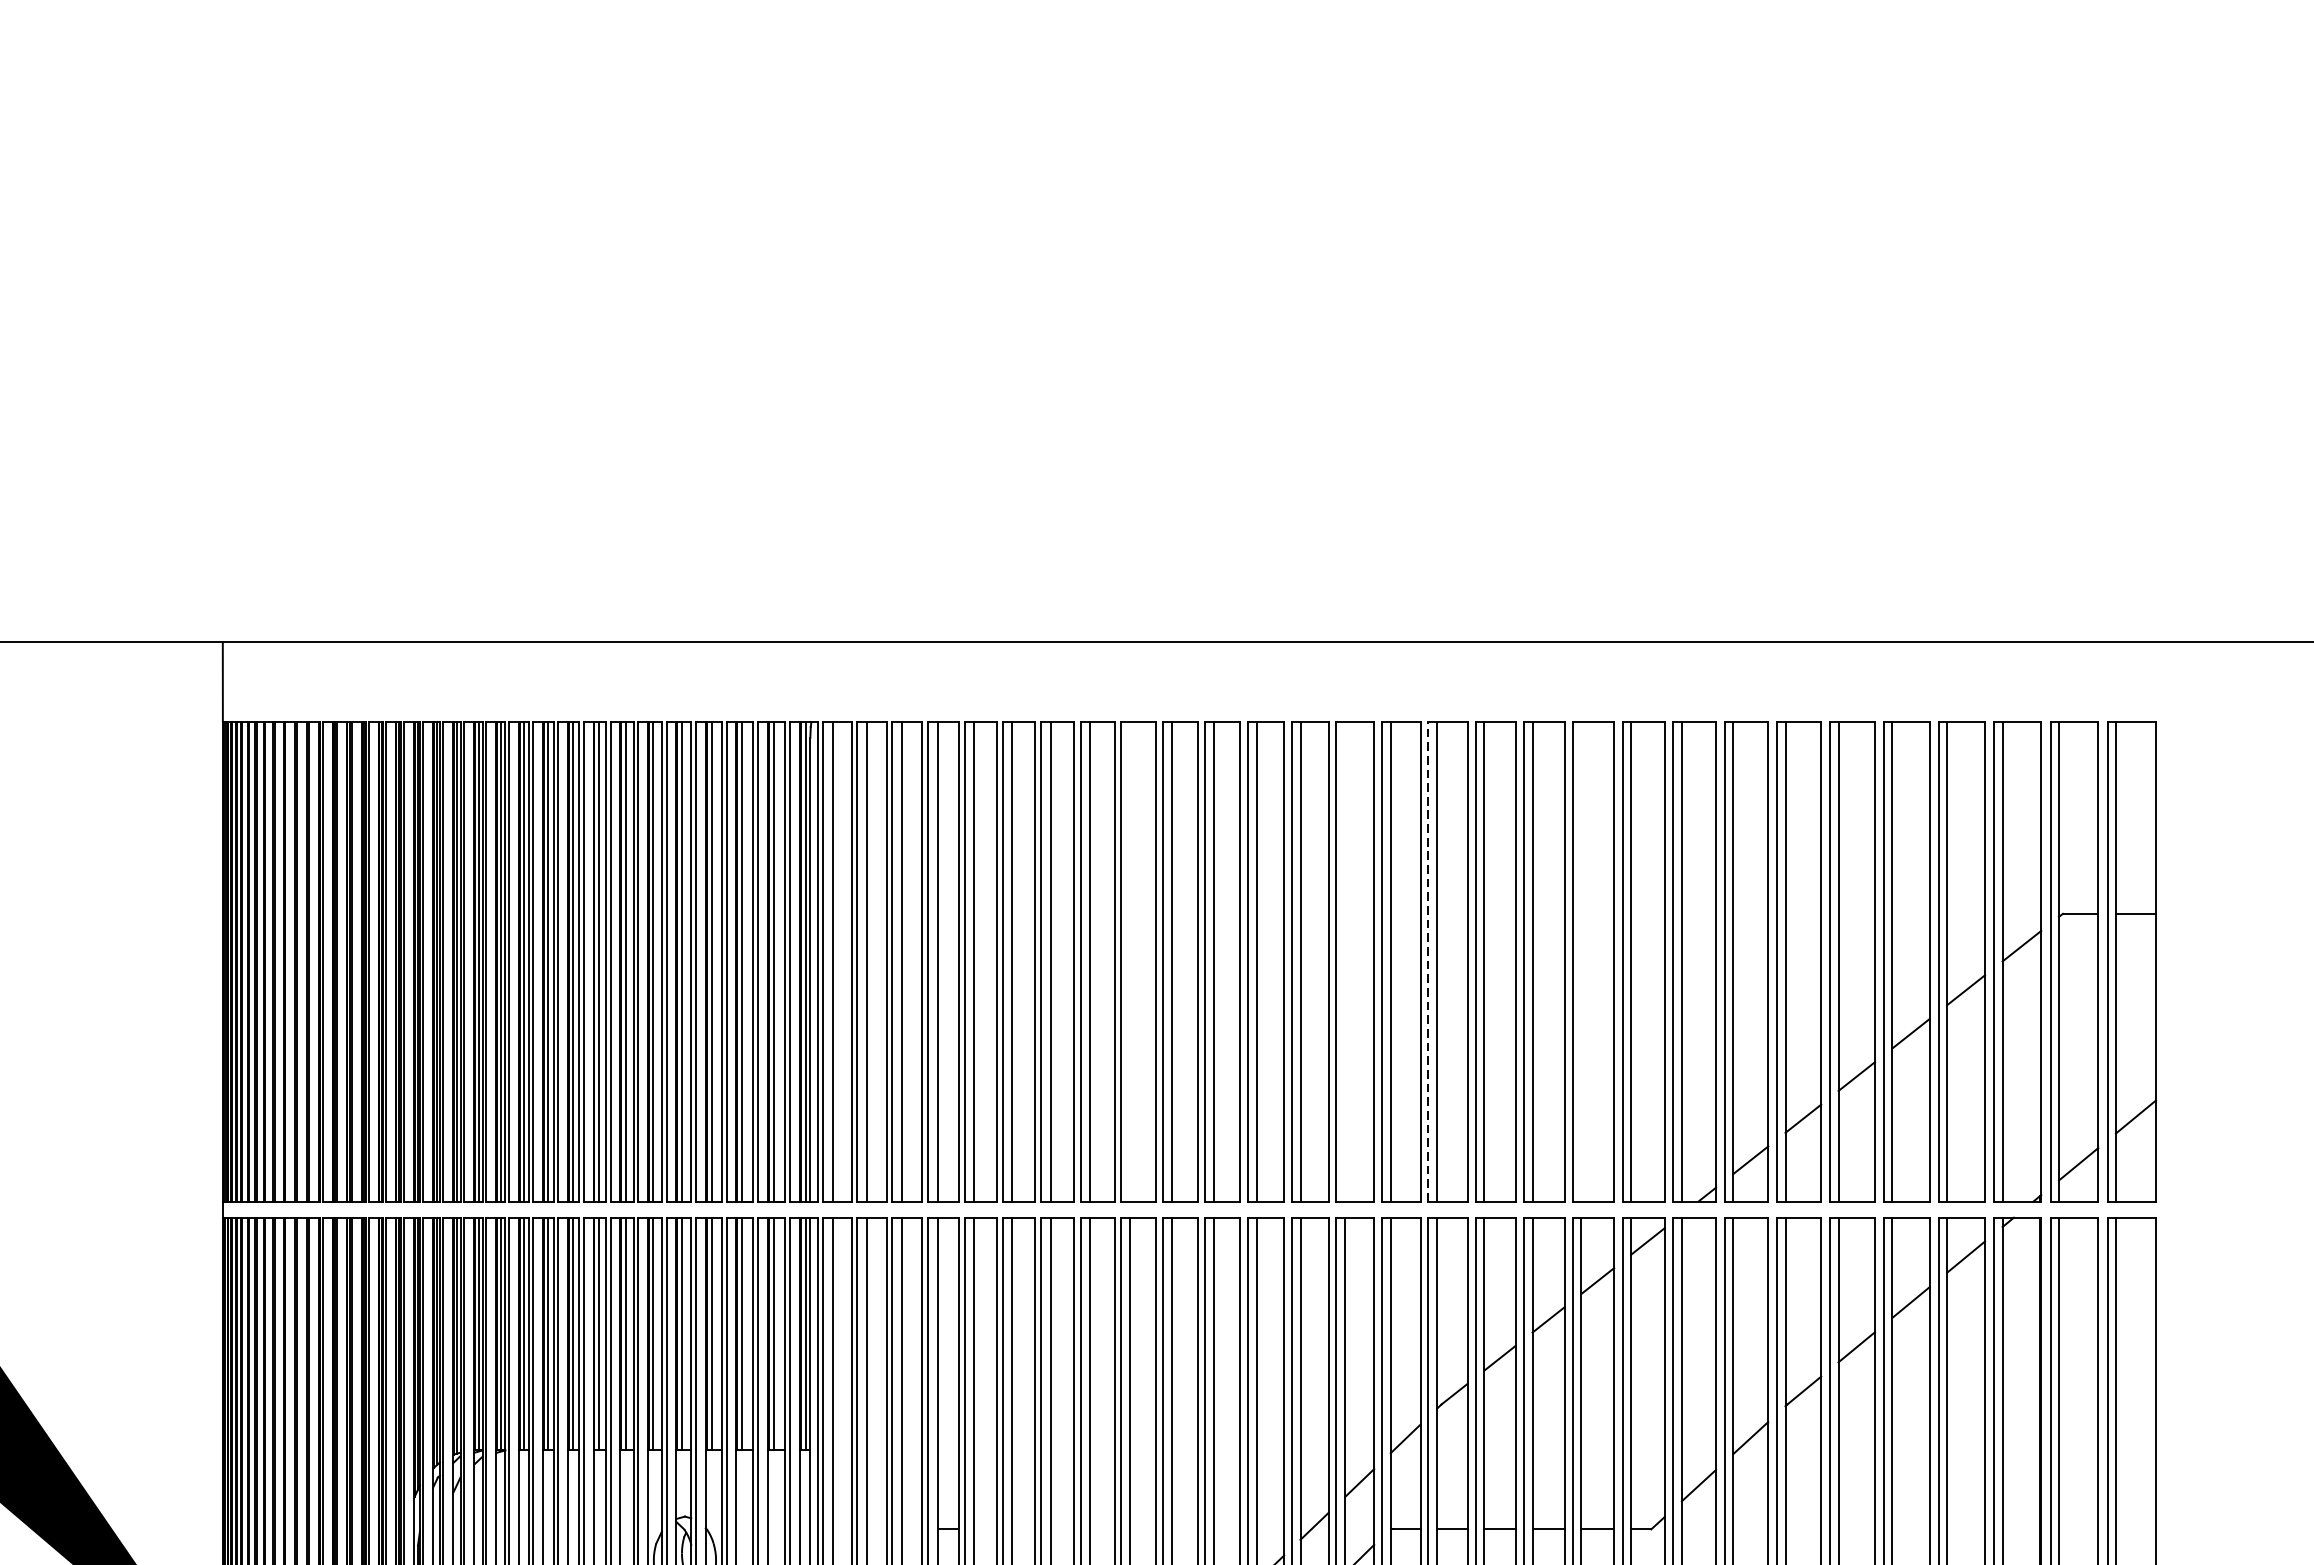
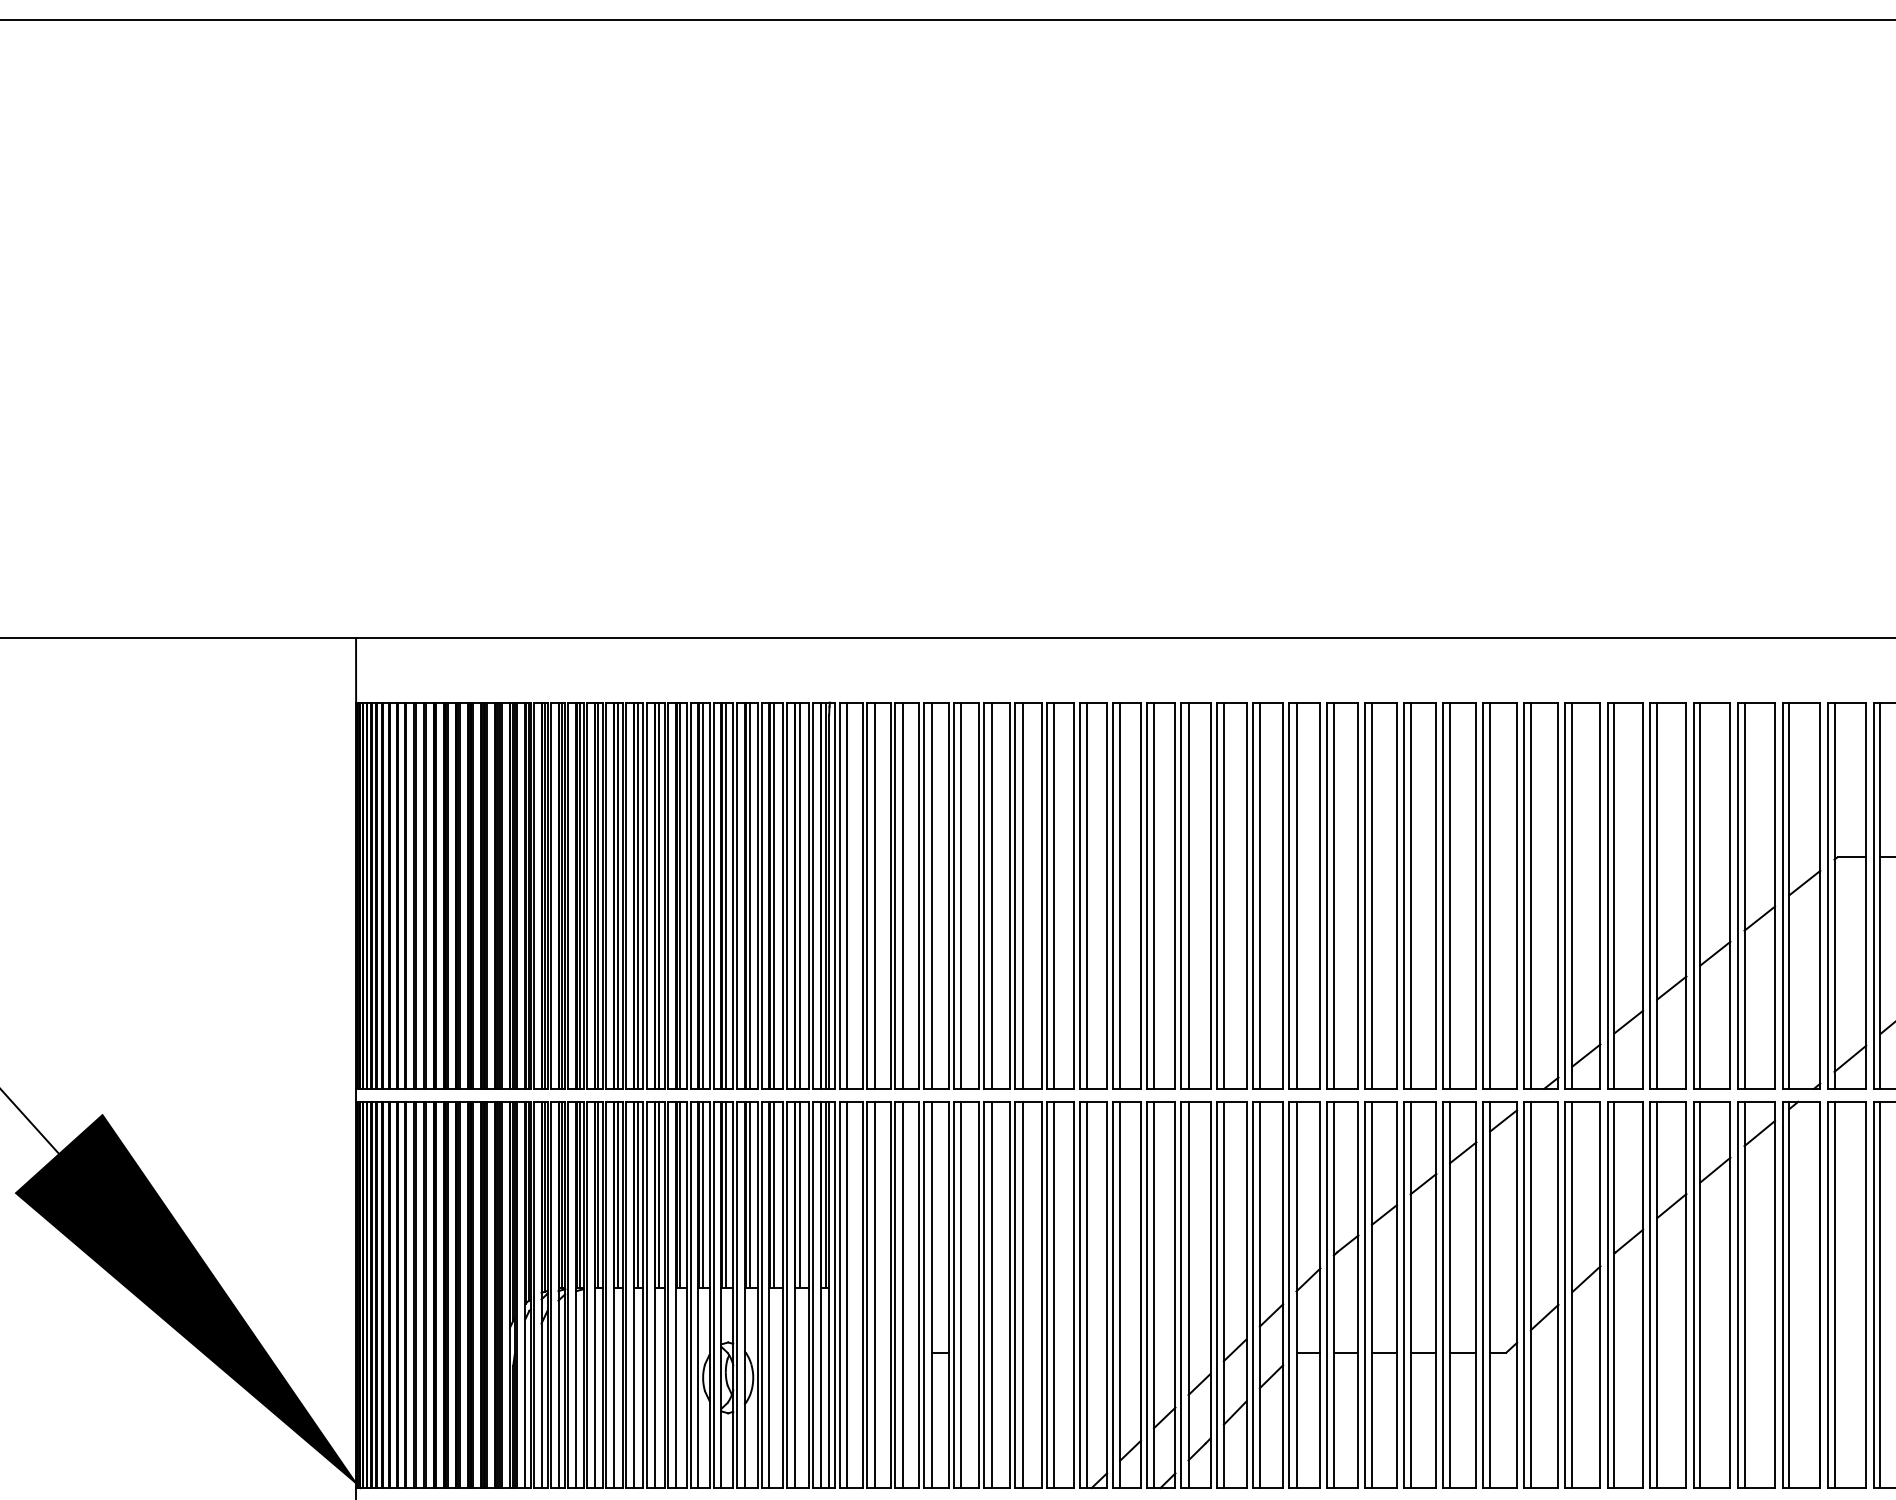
line: (1129, 961) -> (1086, 895), added
line: (1344, 961) -> (1259, 895), added
line: (1427, 961) -> (1326, 895), dashed -> solid
line: (1581, 961) -> (1450, 895), added

